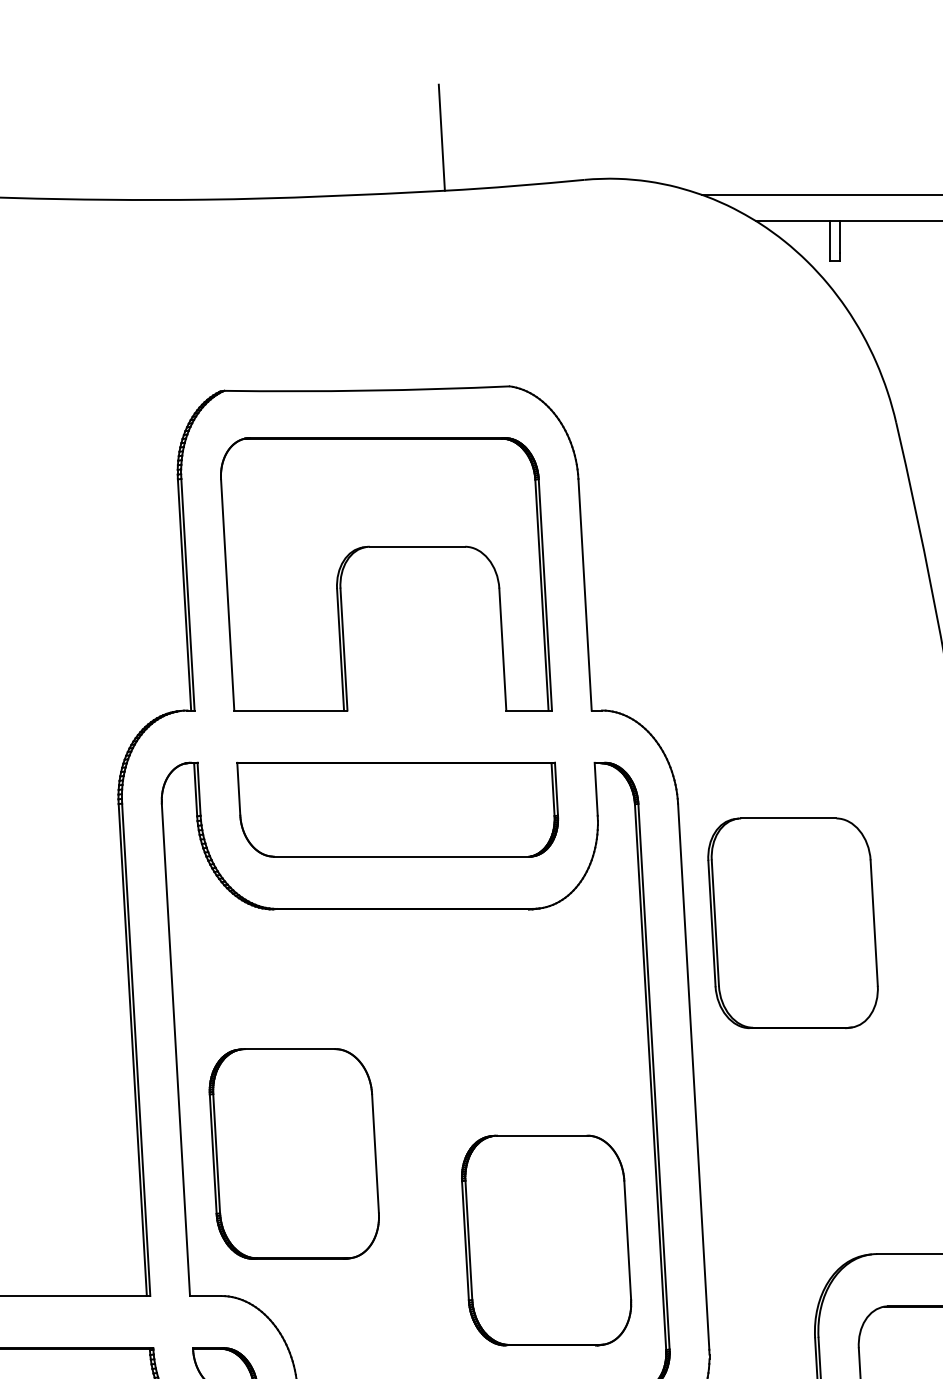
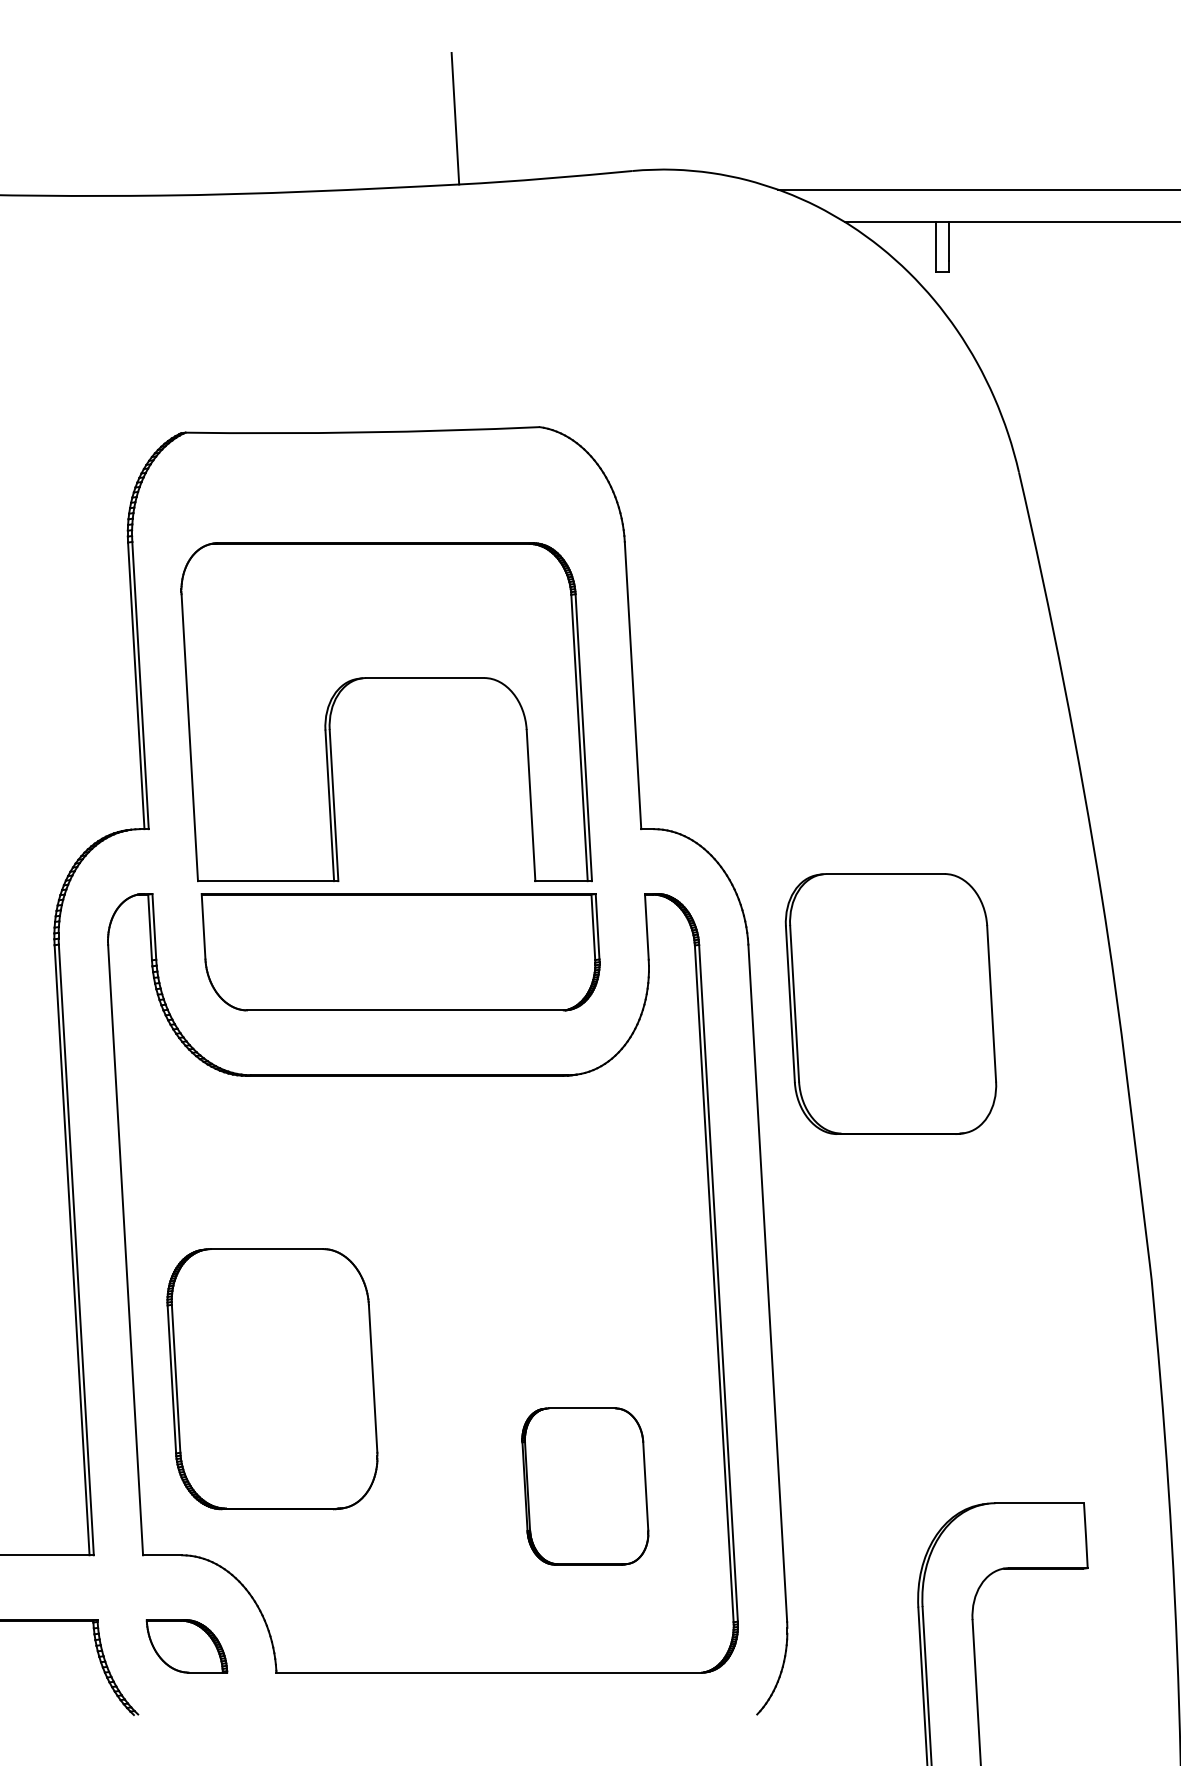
part: (386, 547) -> (386, 678), moved
part: (792, 922) -> (890, 1003), moved
part: (546, 1240) -> (585, 1486), size x0.6

